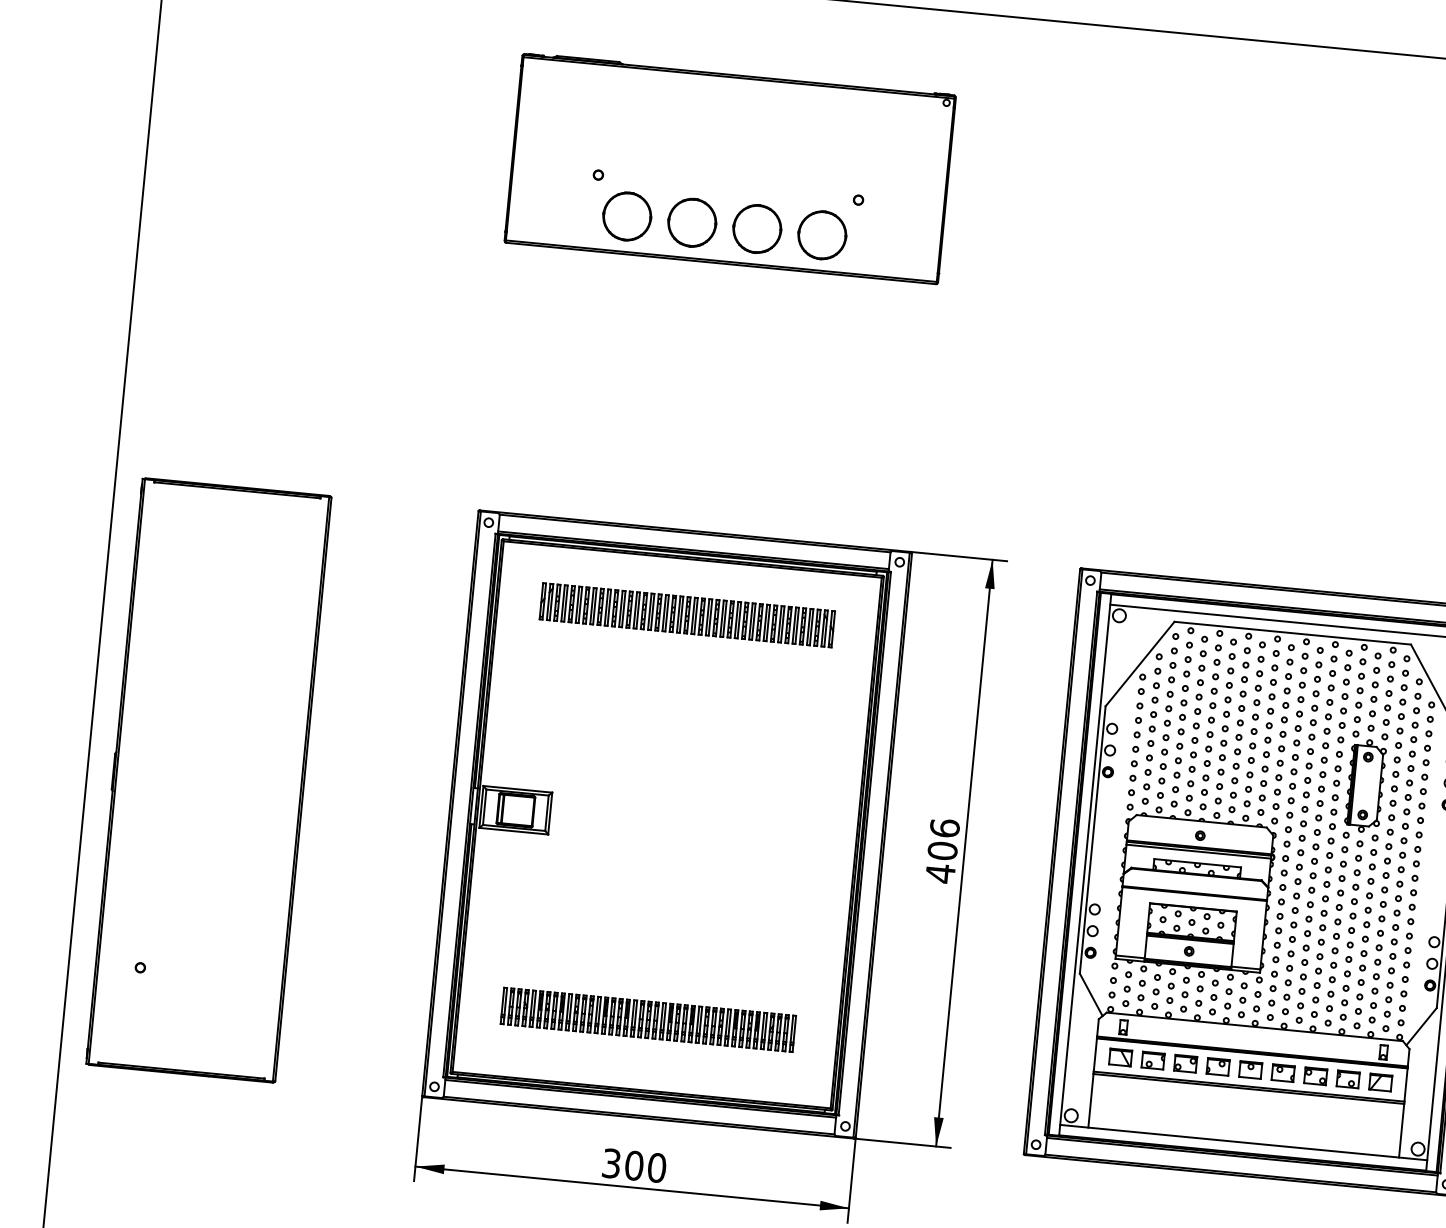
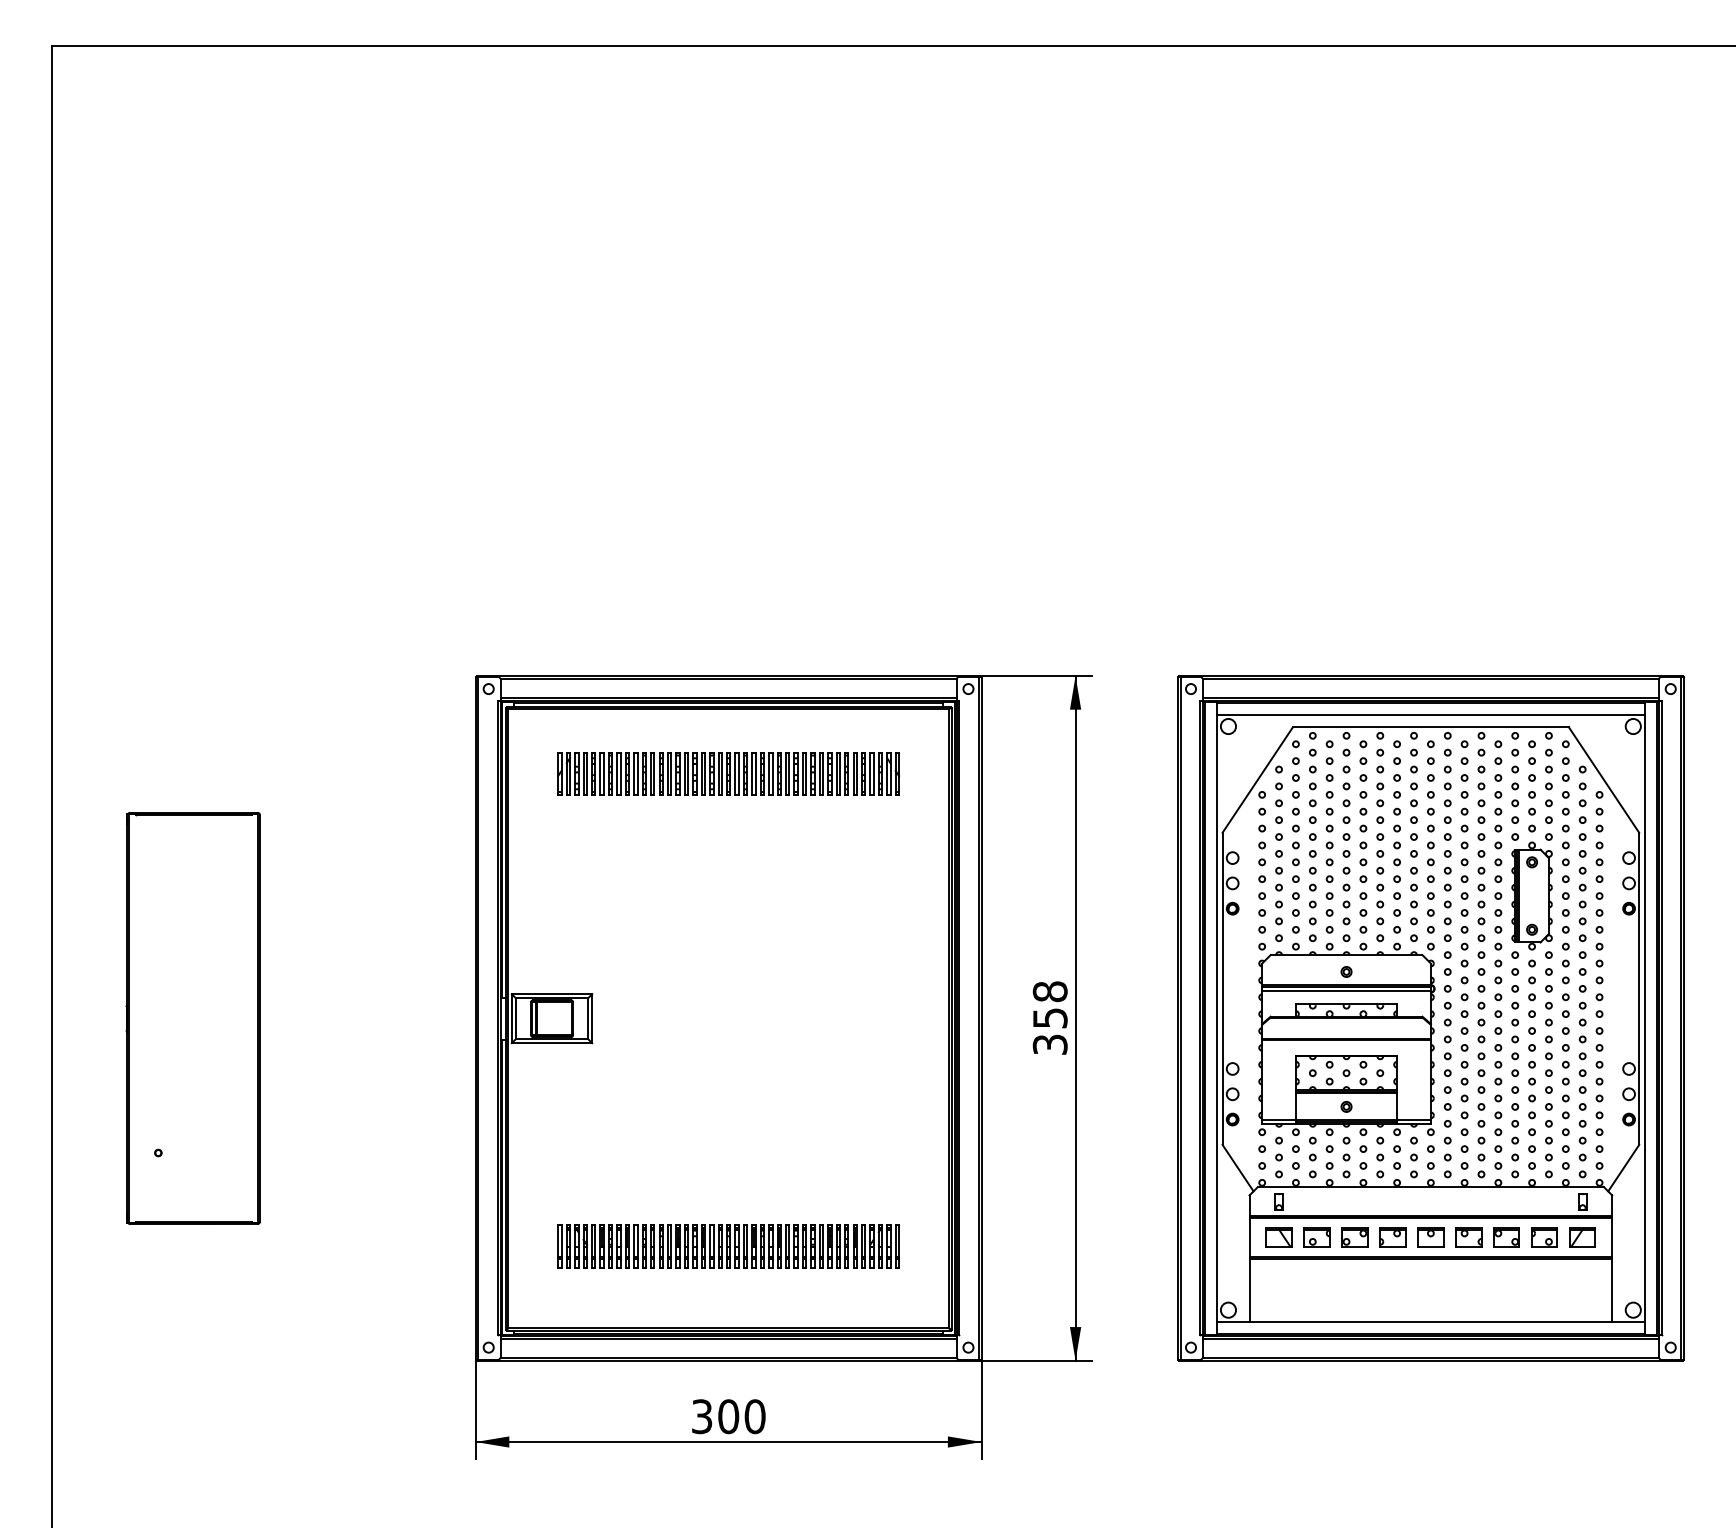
part: (730, 168) -> (728, 252), removed
part: (207, 780) -> (192, 1018), size x0.6
text: (942, 851) -> (1049, 1018), 406 -> 358

